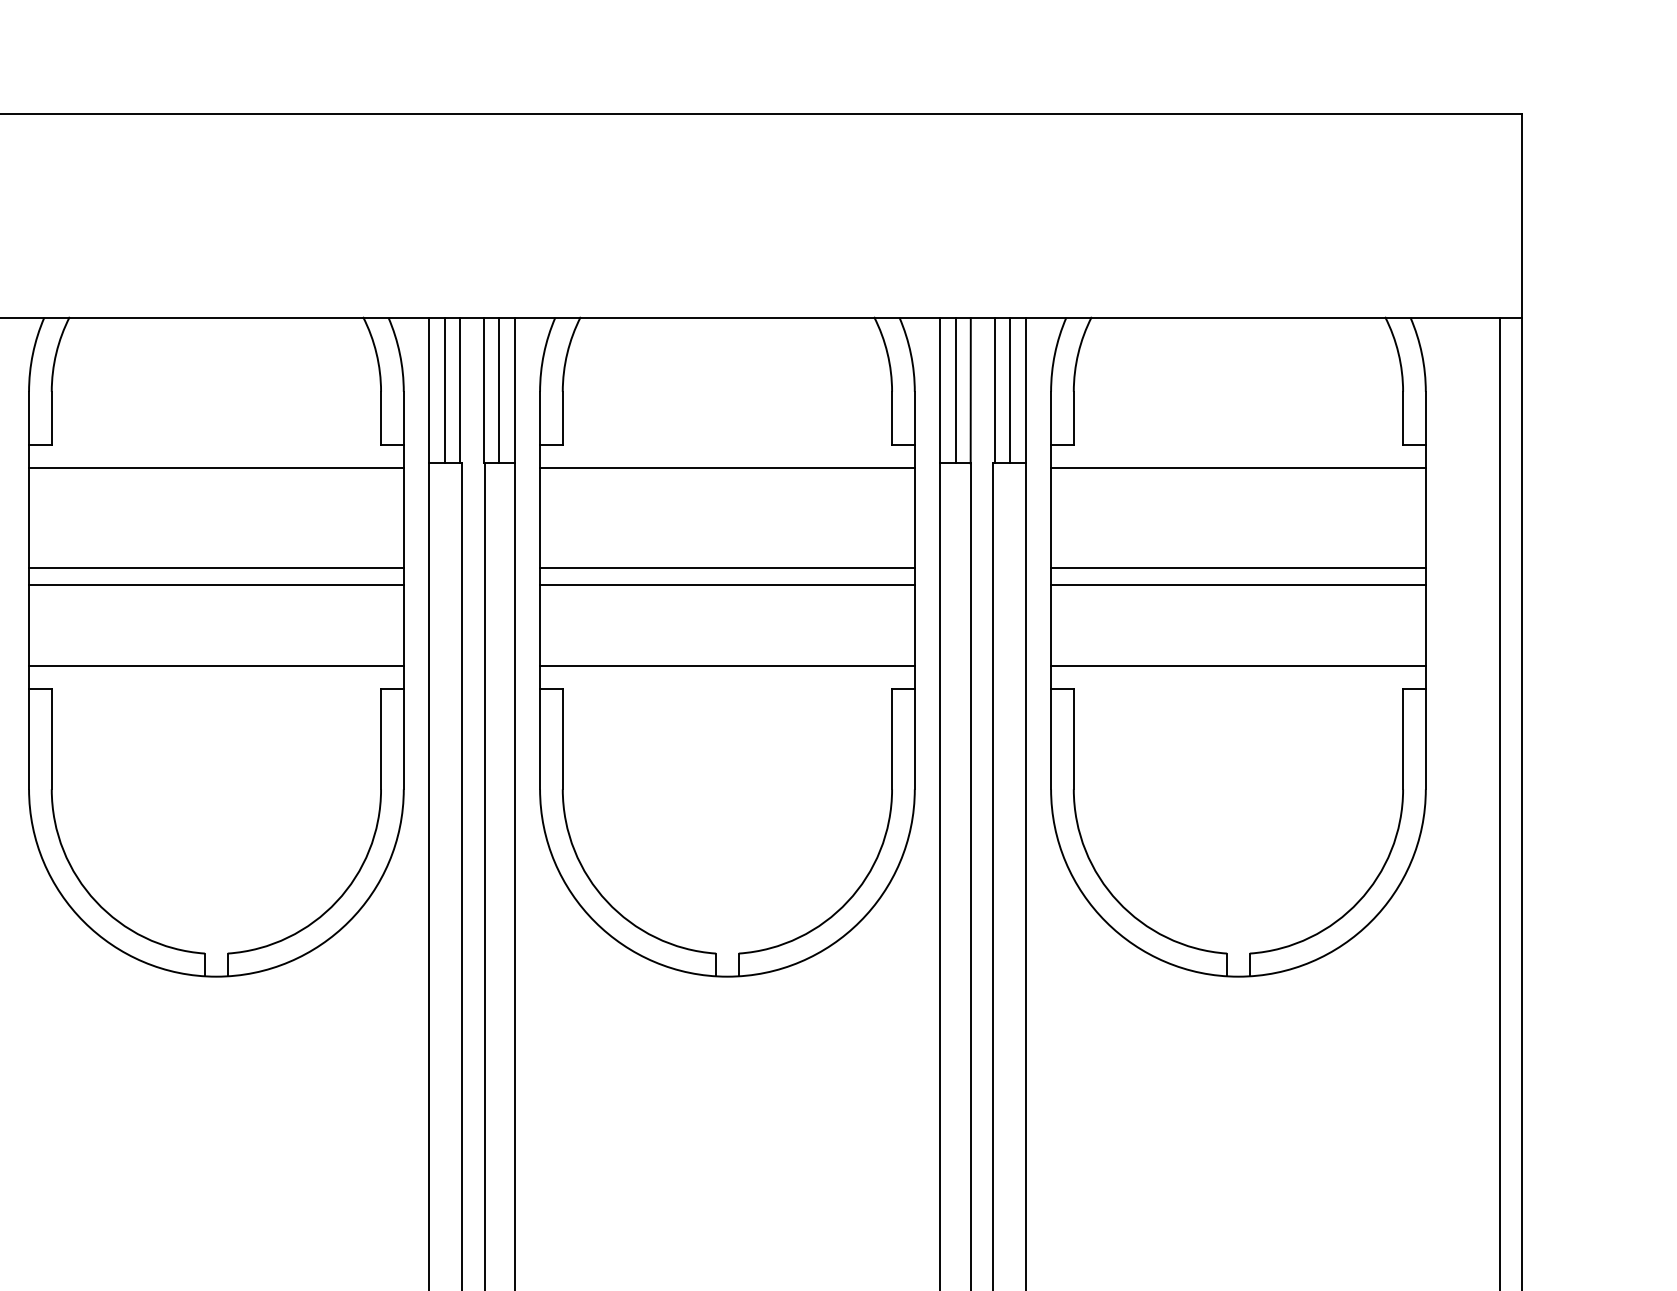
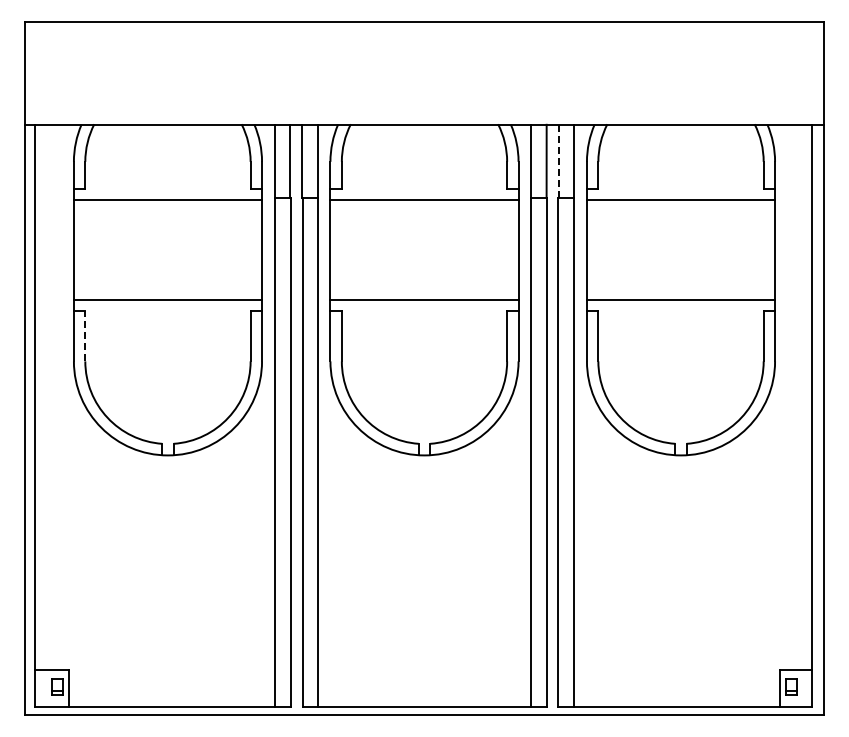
line: (444, 389) -> (282, 160), removed
line: (498, 389) -> (309, 160), removed
line: (956, 389) -> (539, 160), removed
line: (994, 389) -> (558, 160), solid -> dashed
line: (1010, 389) -> (566, 160), removed
line: (215, 568) -> (167, 250), removed
line: (727, 568) -> (424, 250), removed
line: (1237, 568) -> (680, 250), removed
line: (215, 584) -> (167, 258), removed
line: (727, 584) -> (424, 258), removed
line: (1237, 584) -> (680, 258), removed
line: (52, 737) -> (85, 335), solid -> dashed

